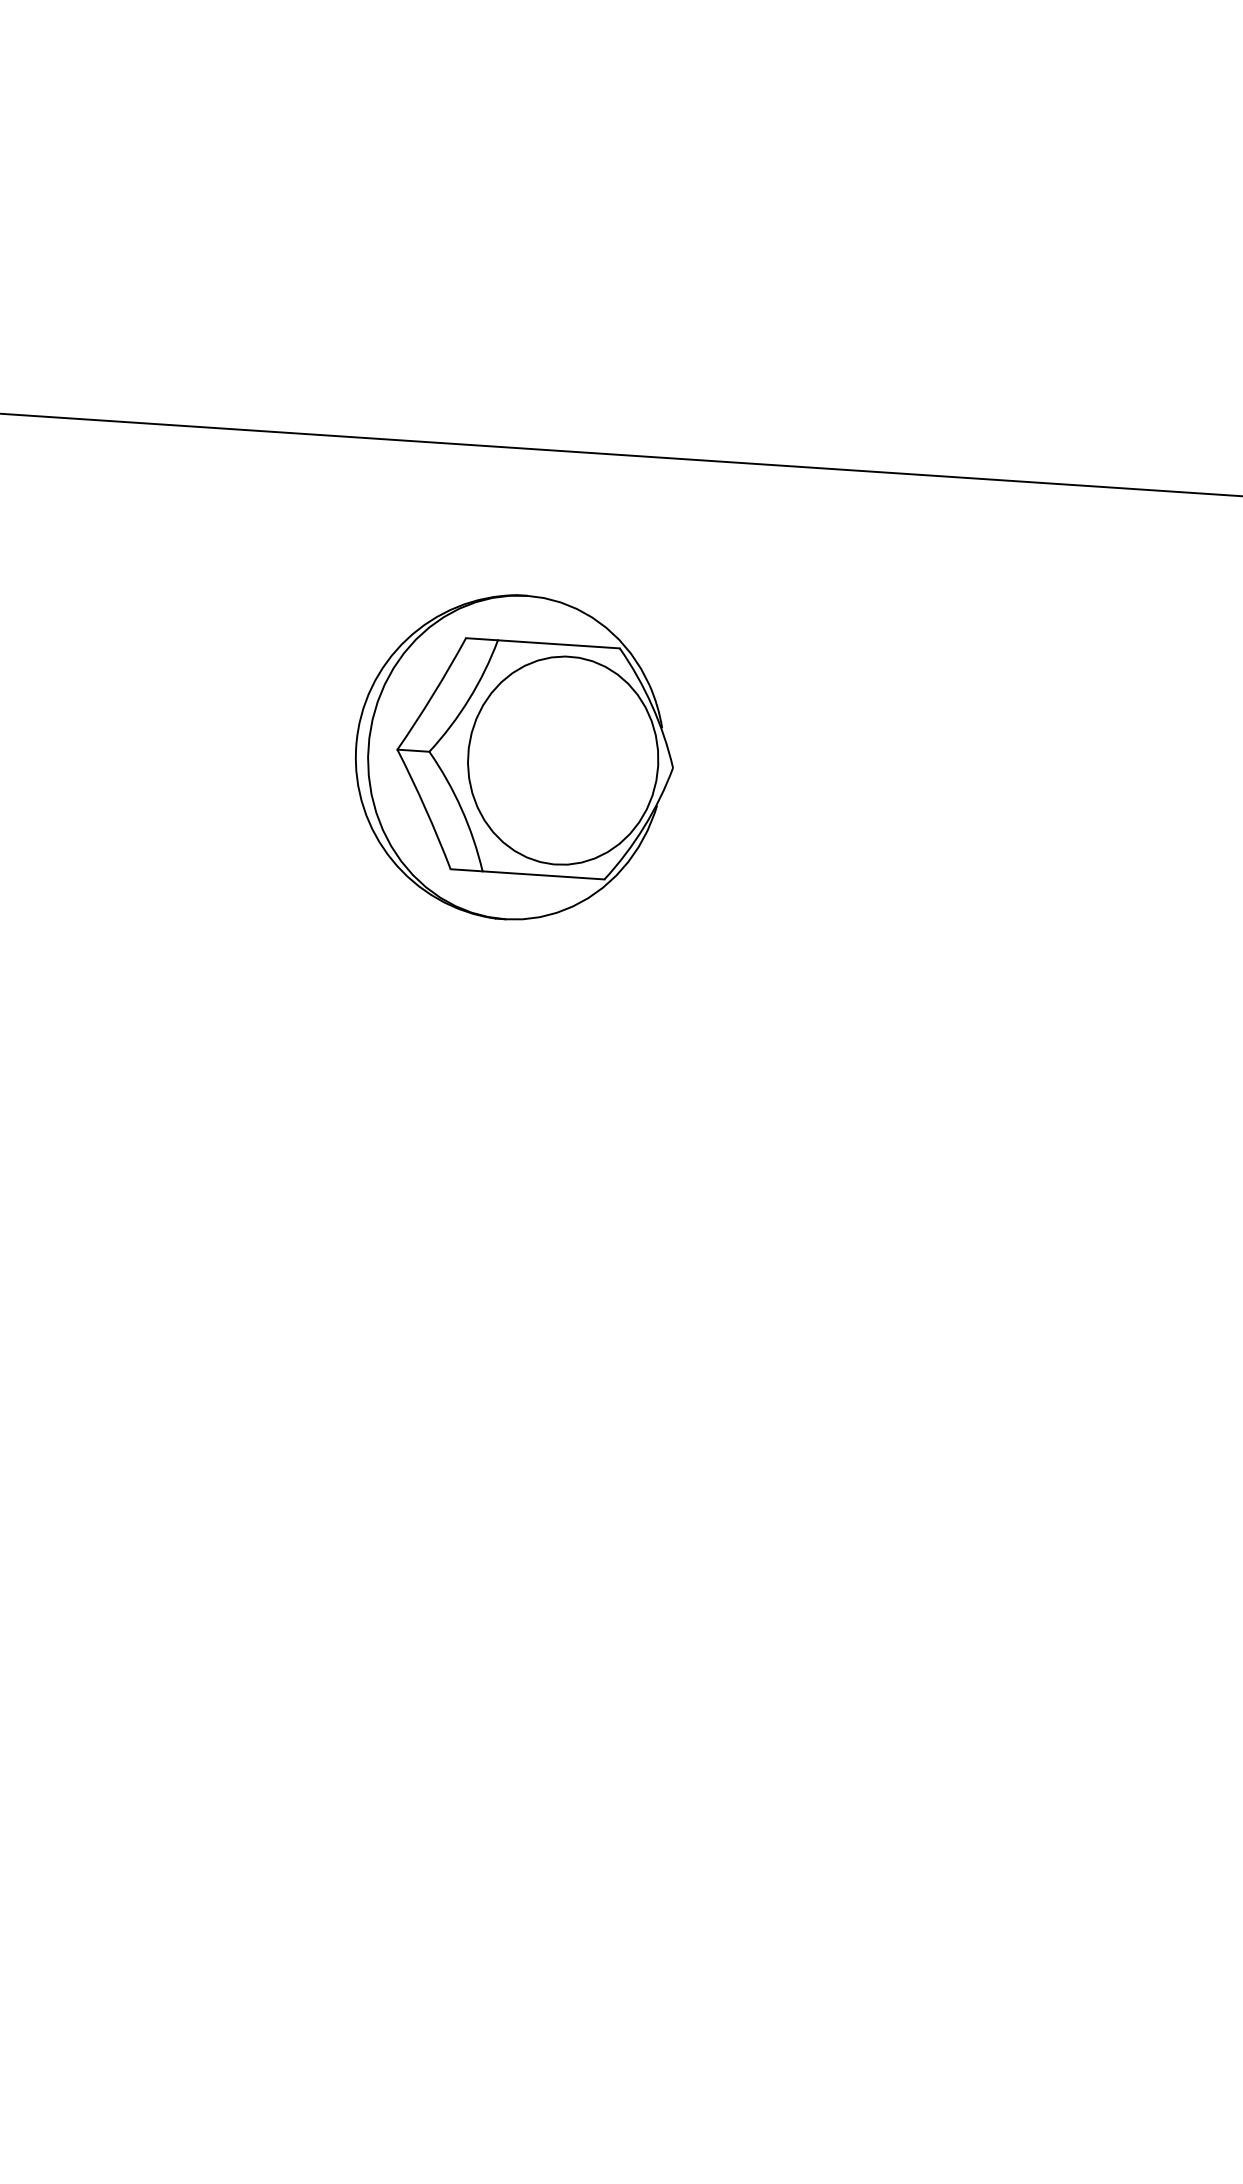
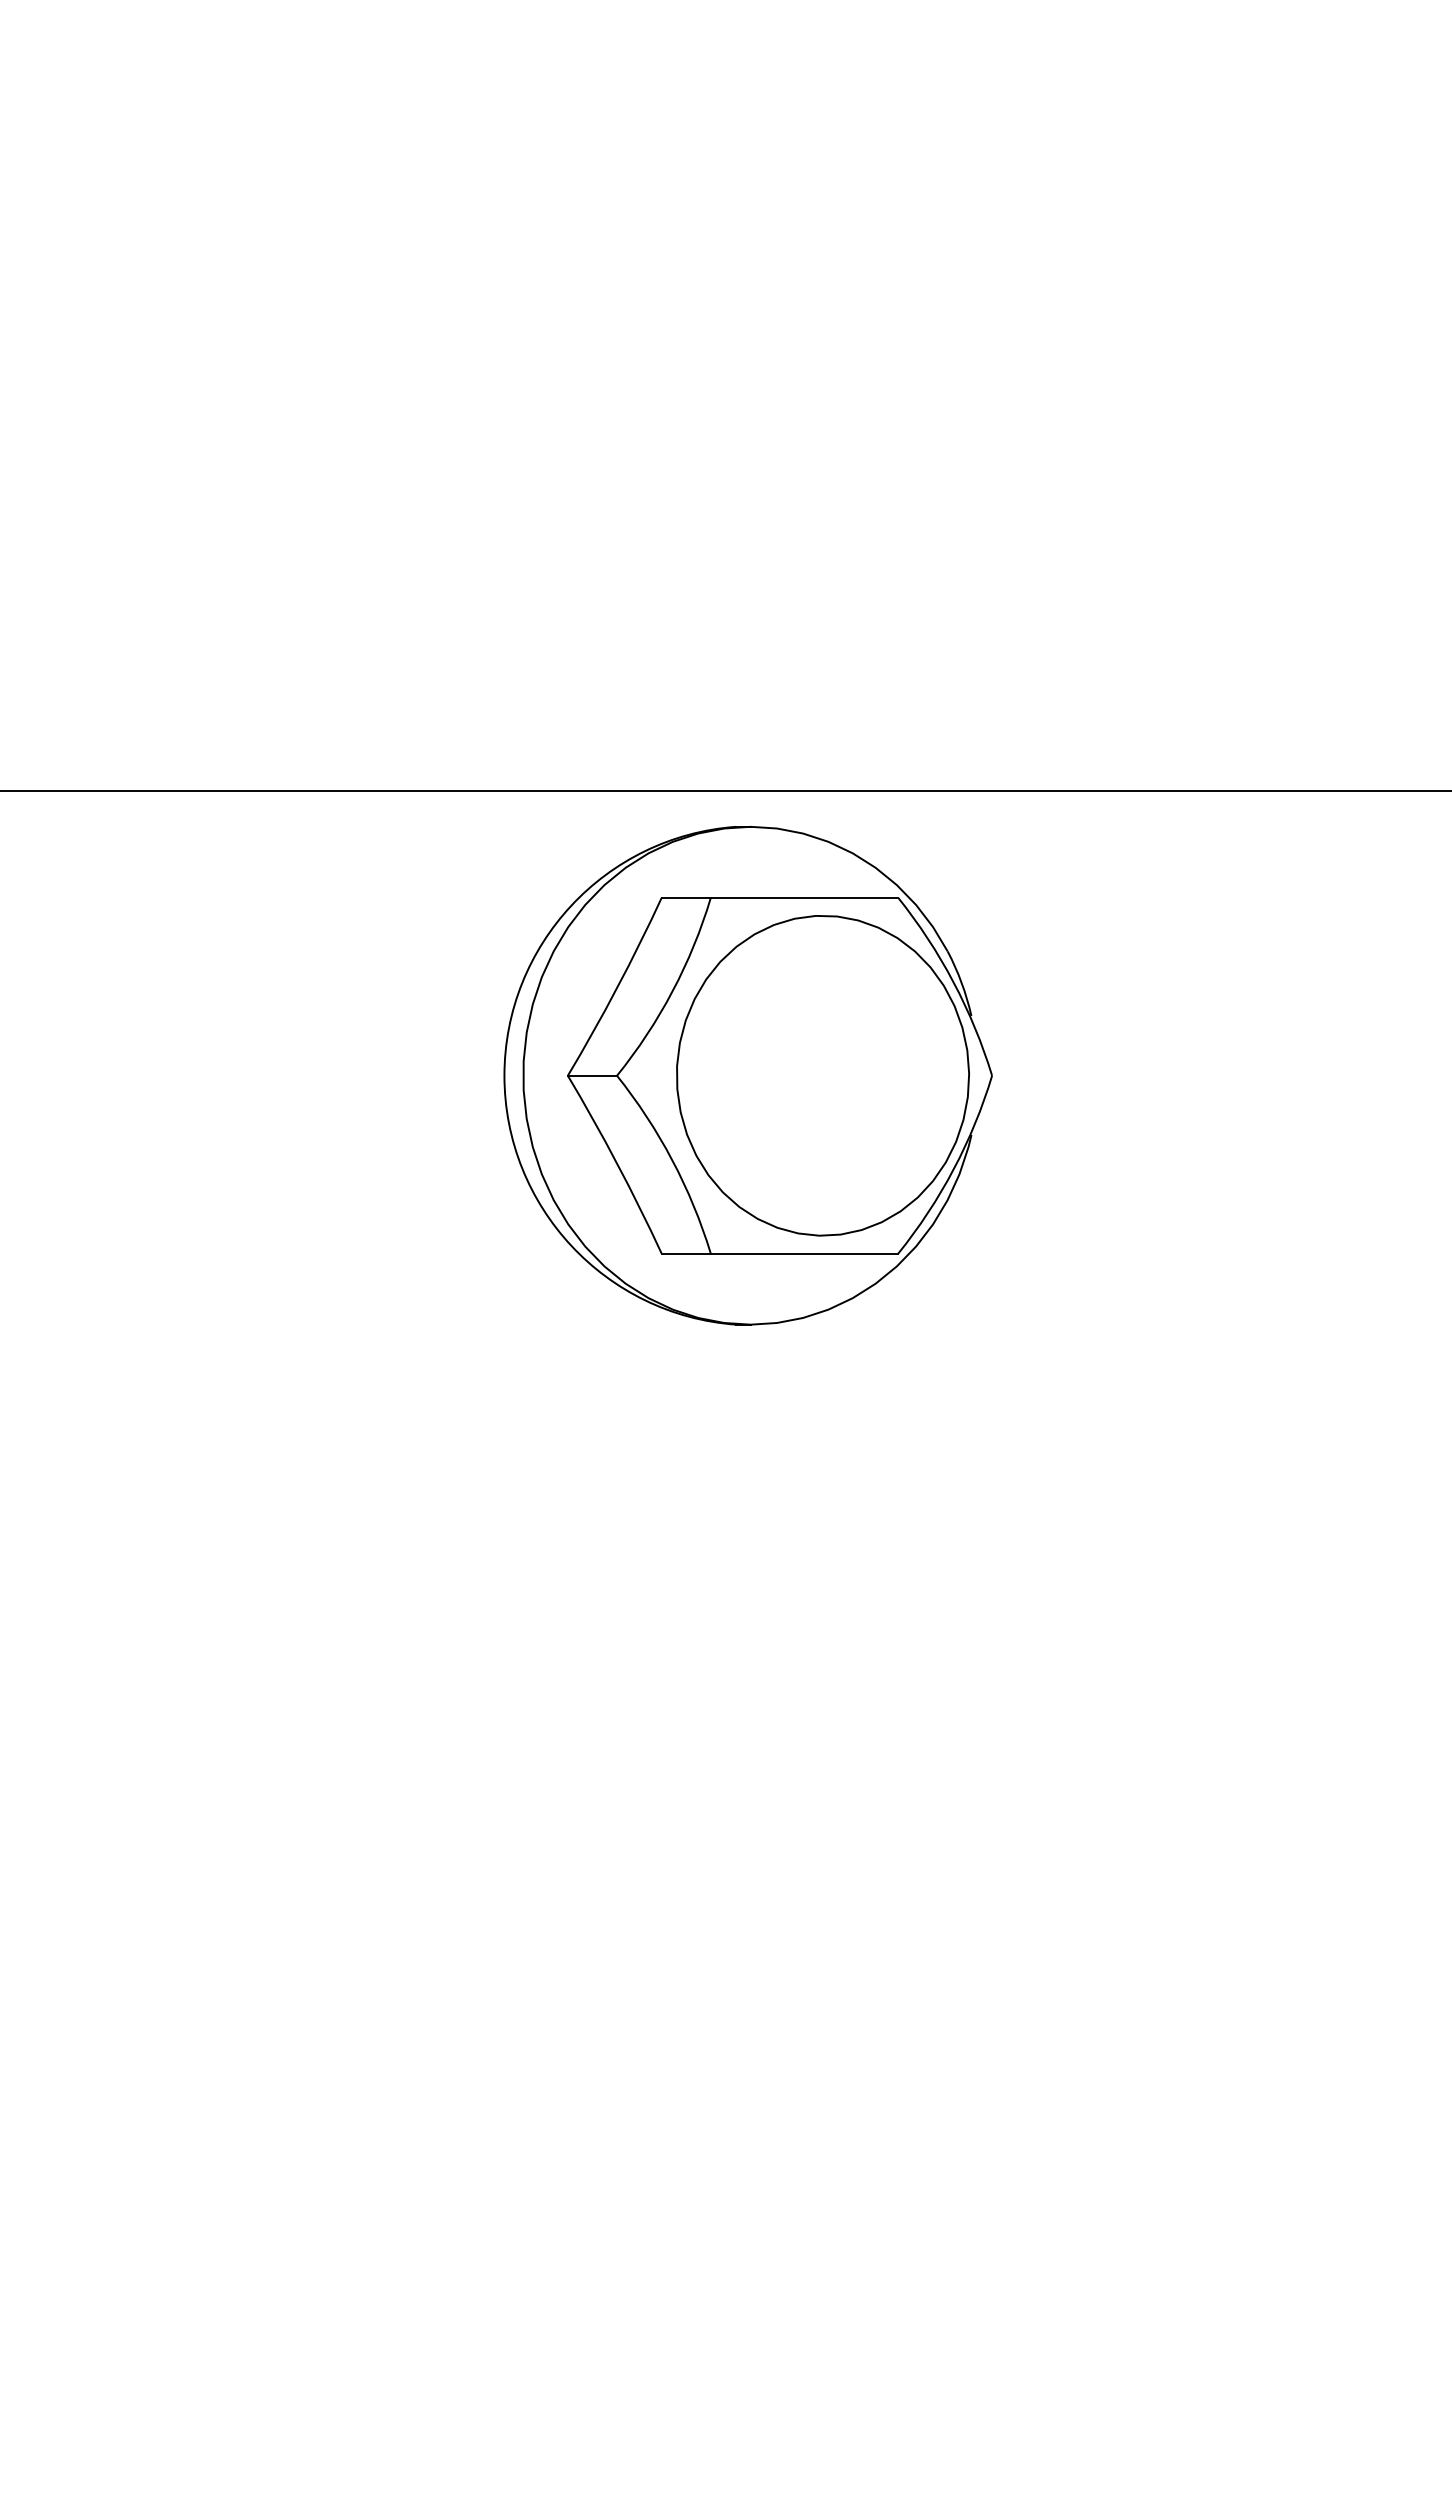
part: (513, 757) -> (747, 1075), size x1.67

